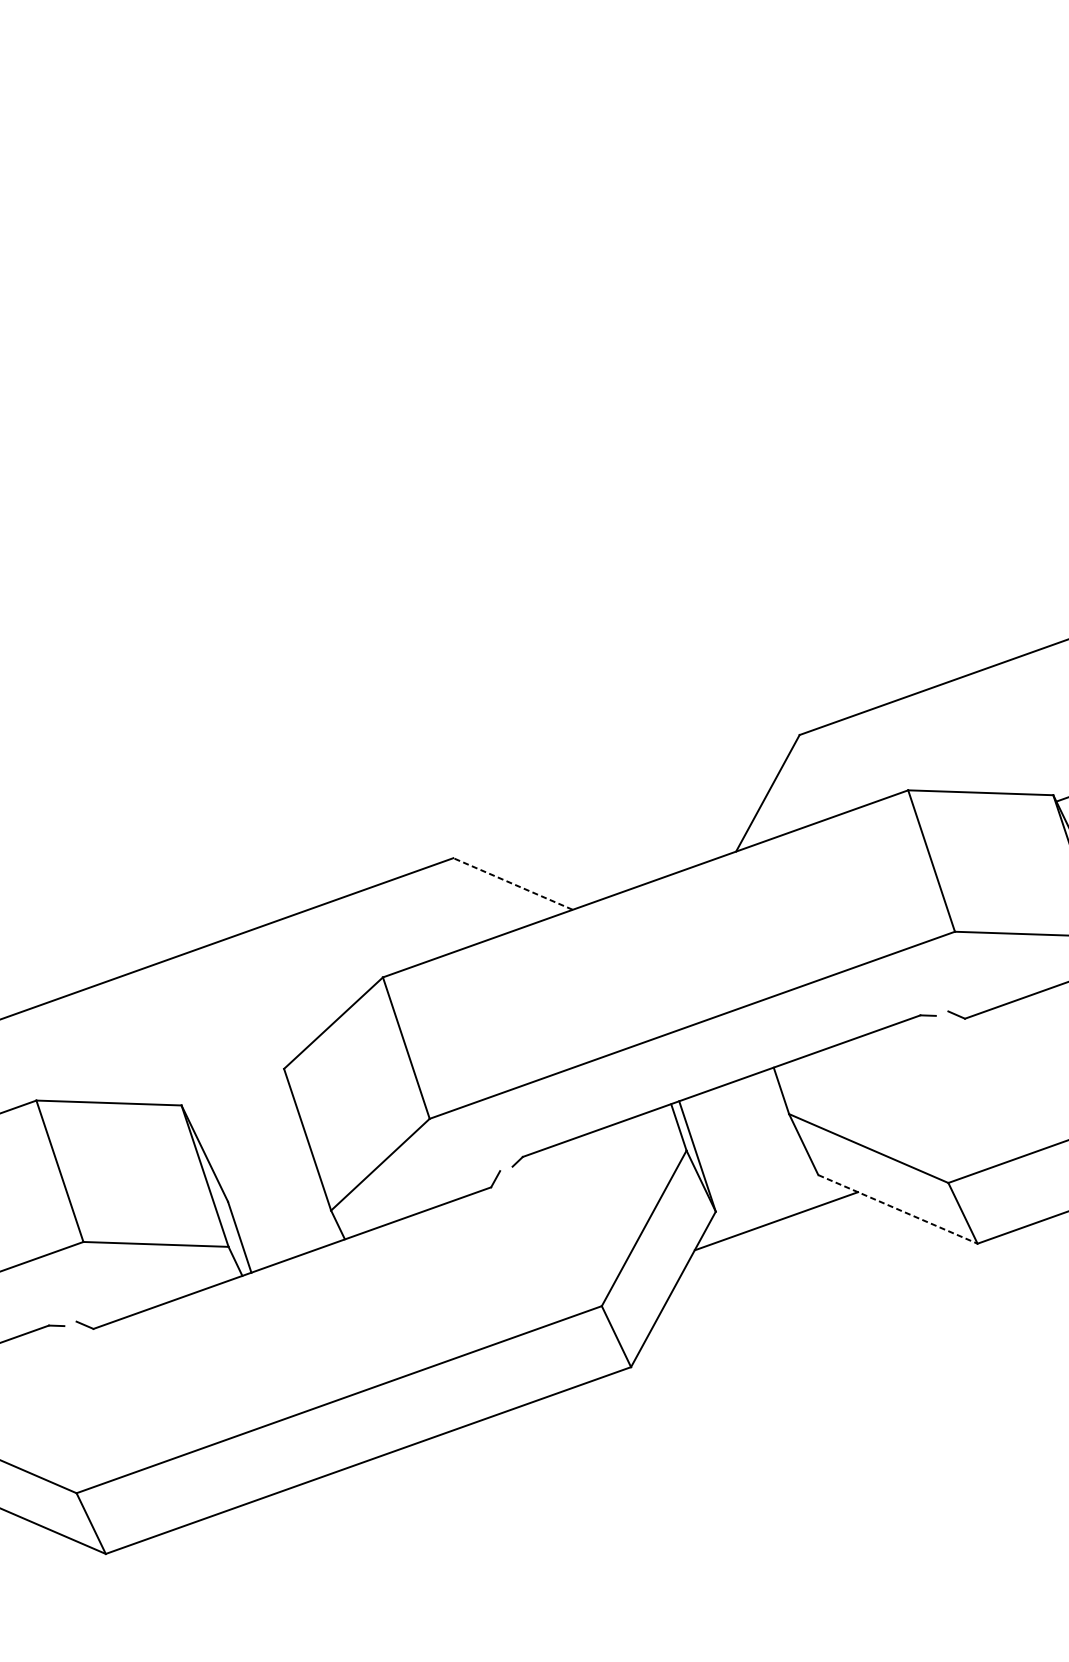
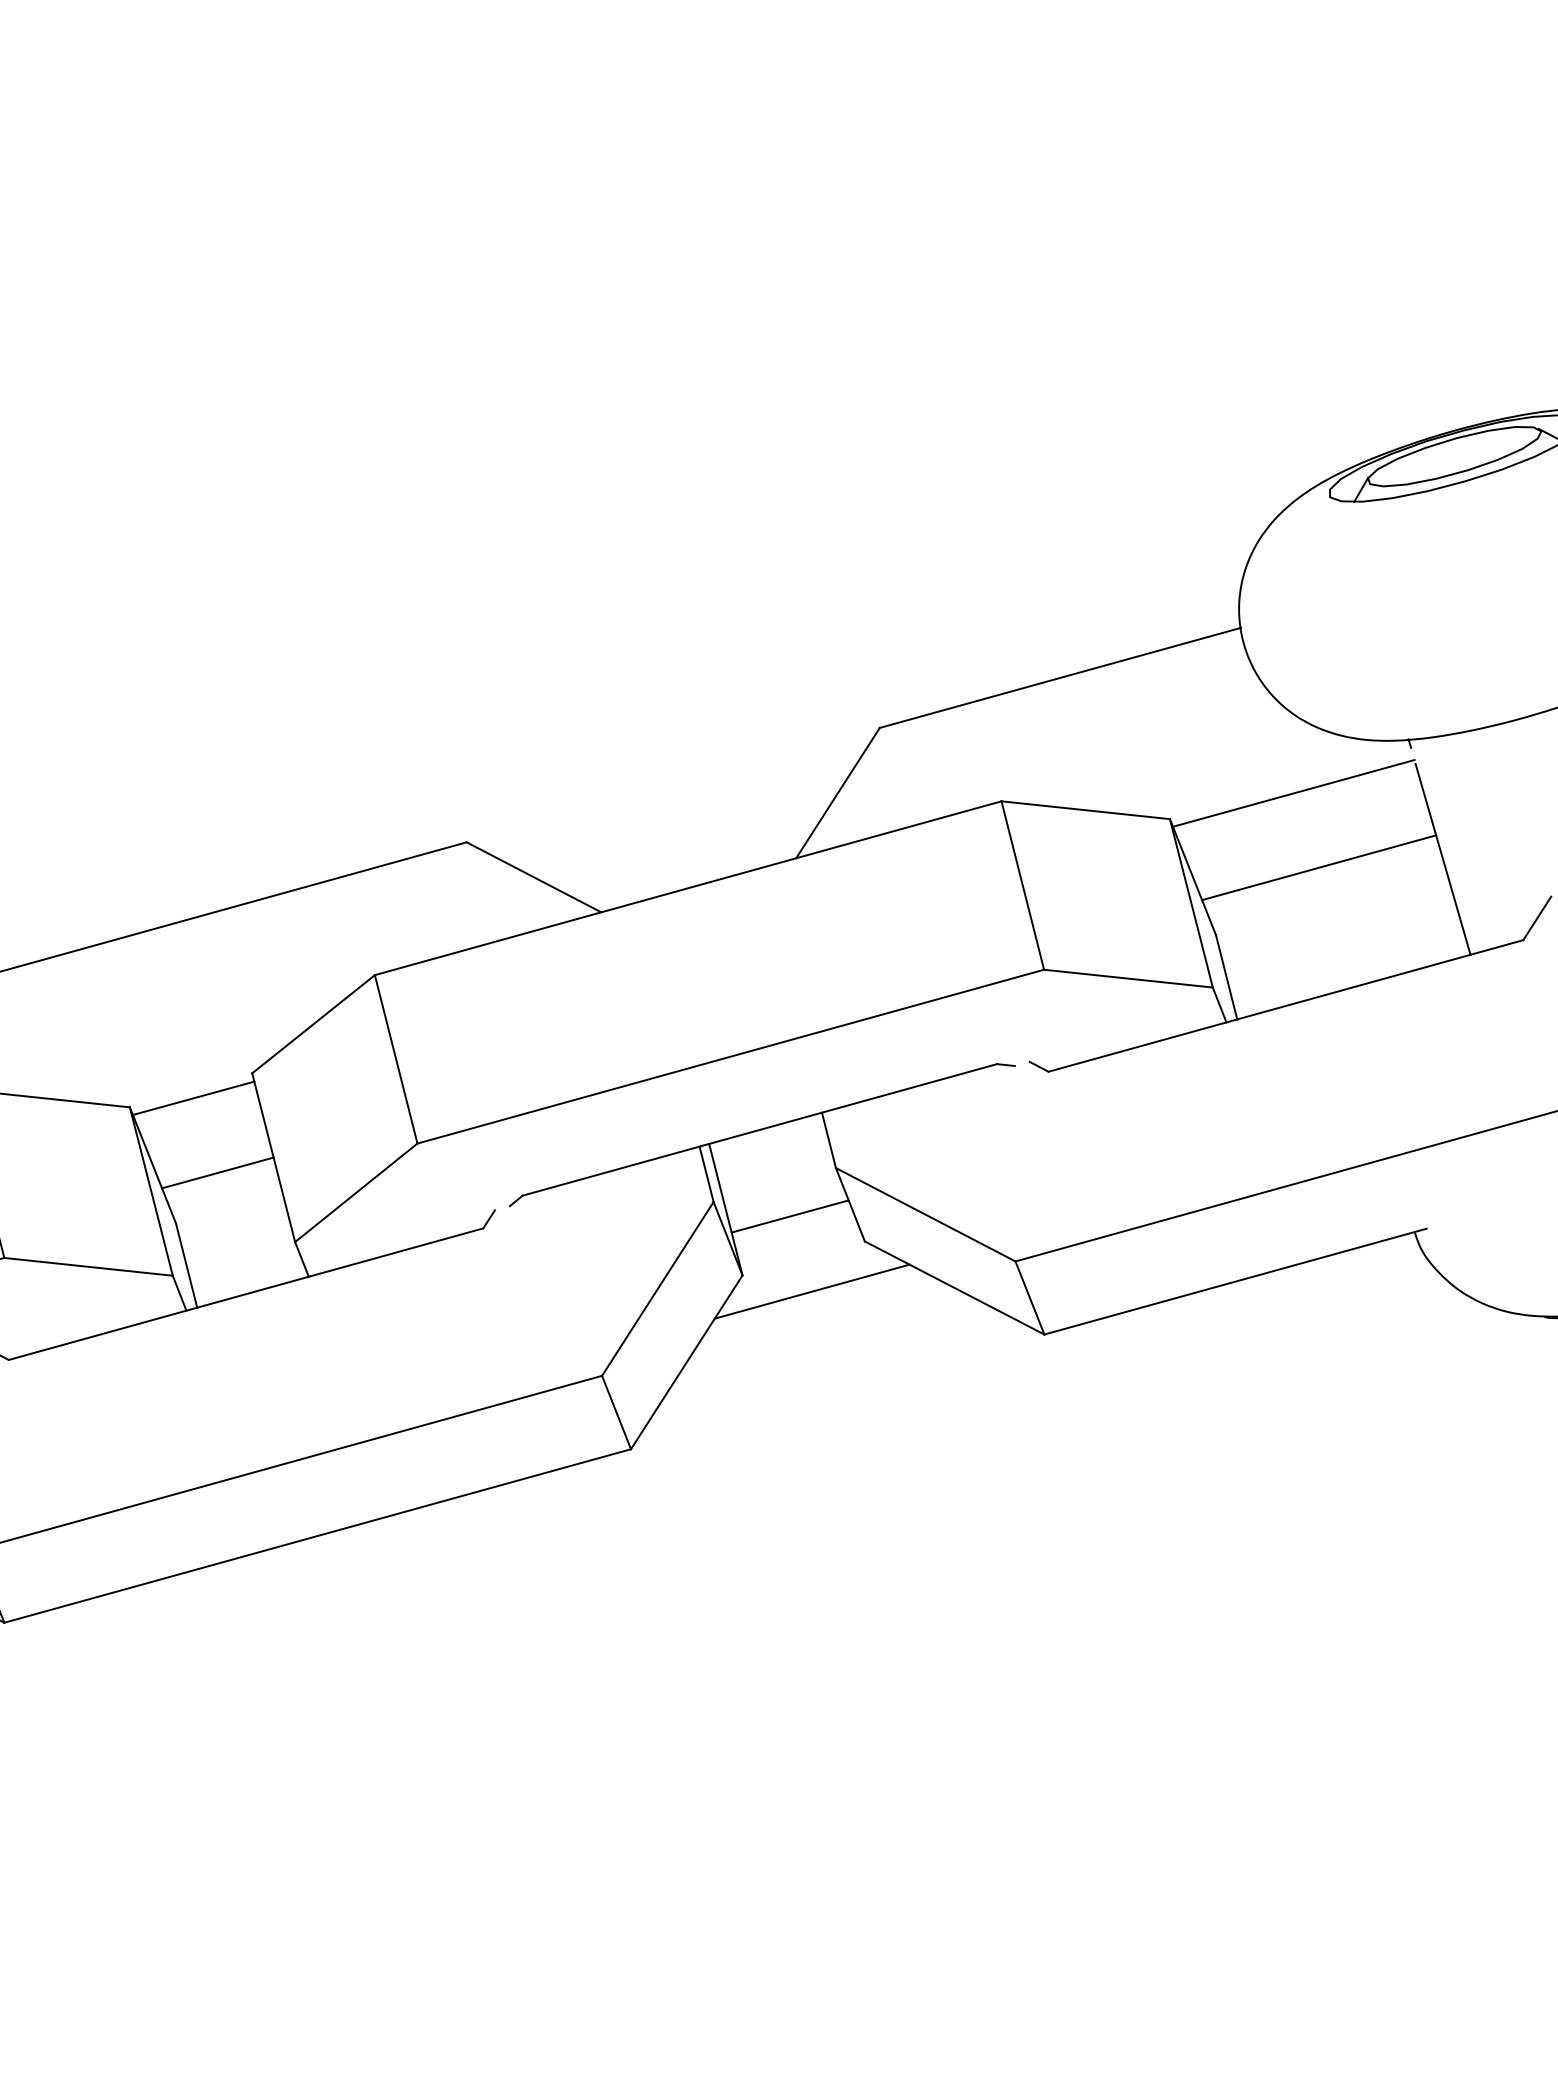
line: (512, 884) -> (533, 877), dashed -> solid
line: (235, 1093) -> (193, 1097), added
line: (260, 1155) -> (217, 1172), added
line: (752, 1158) -> (789, 1216), added
line: (898, 1209) -> (955, 1288), dashed -> solid

